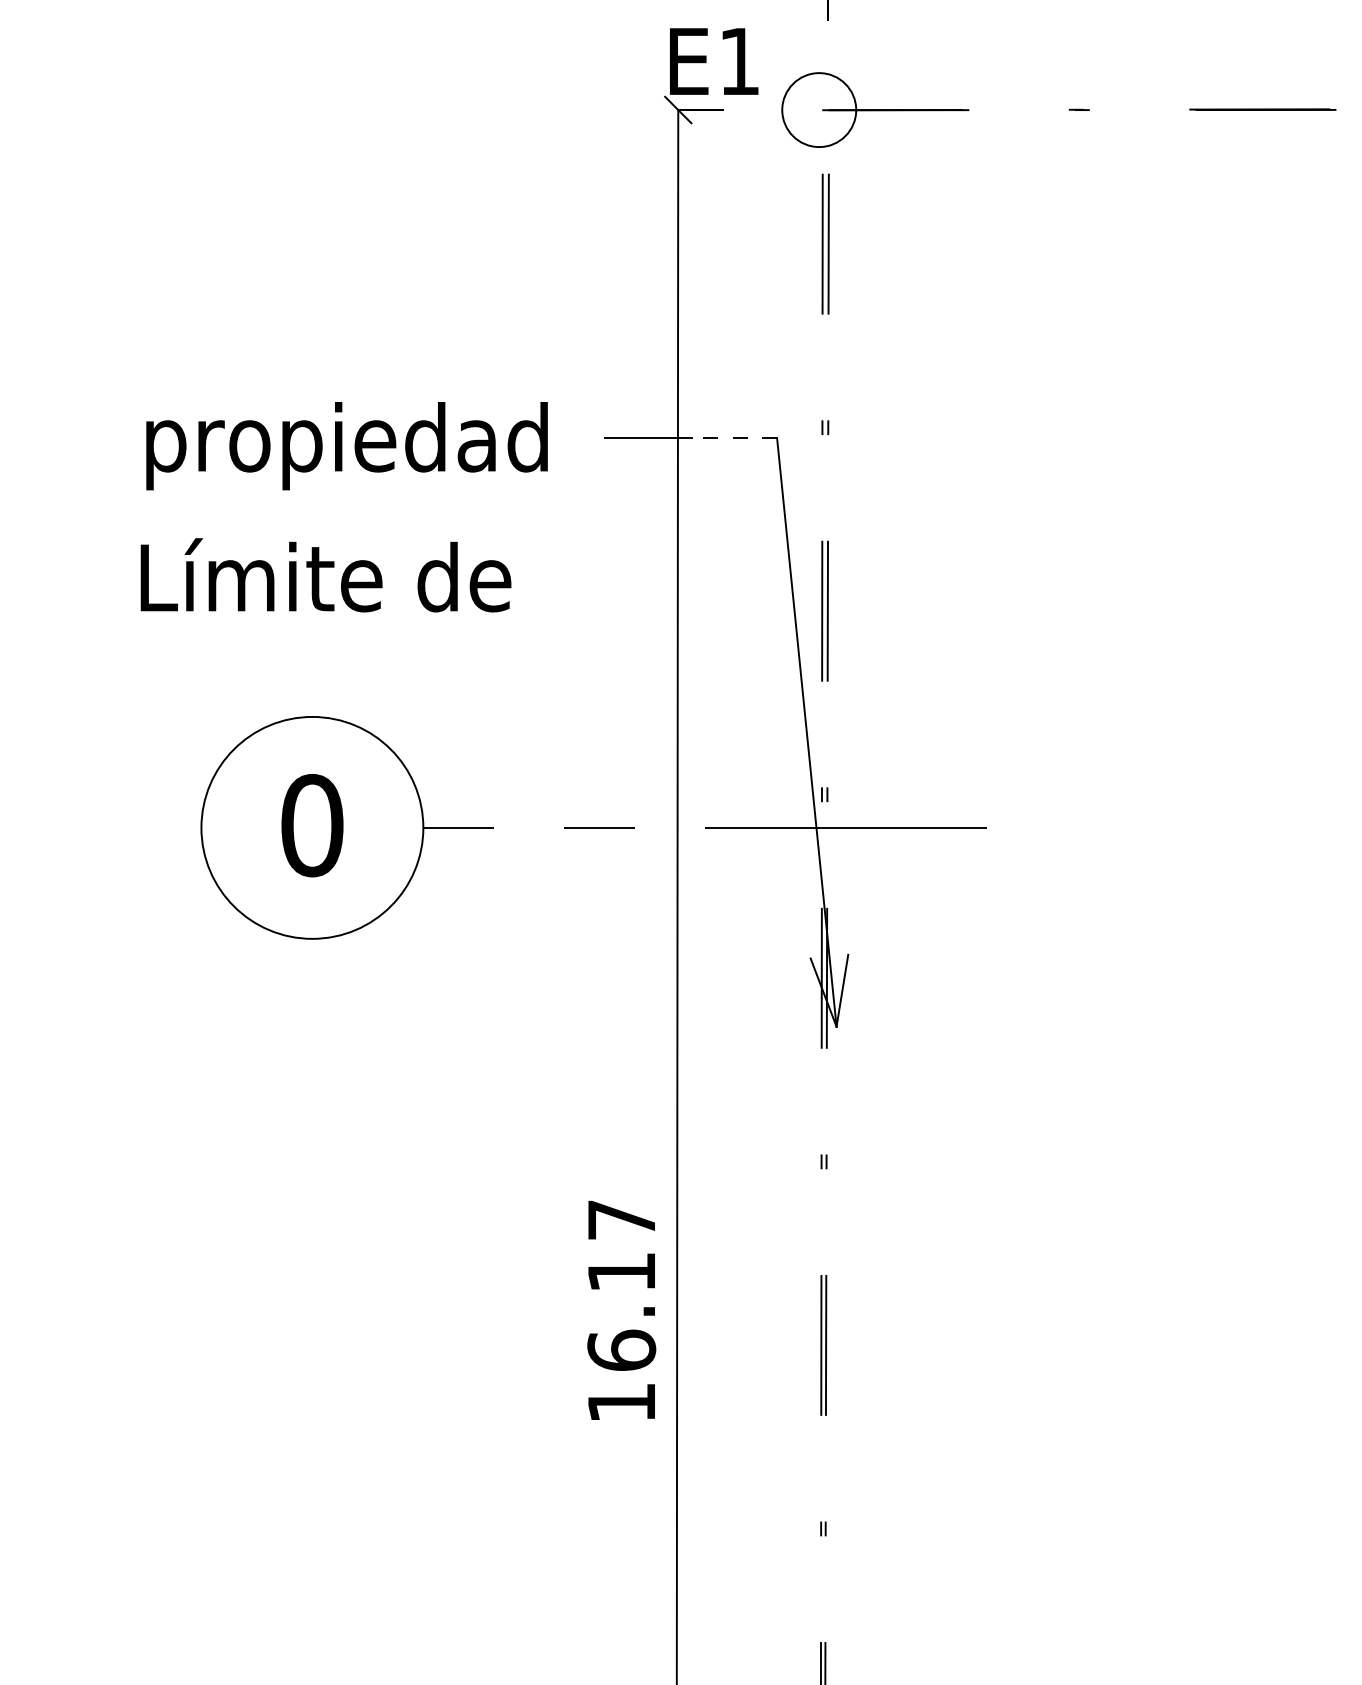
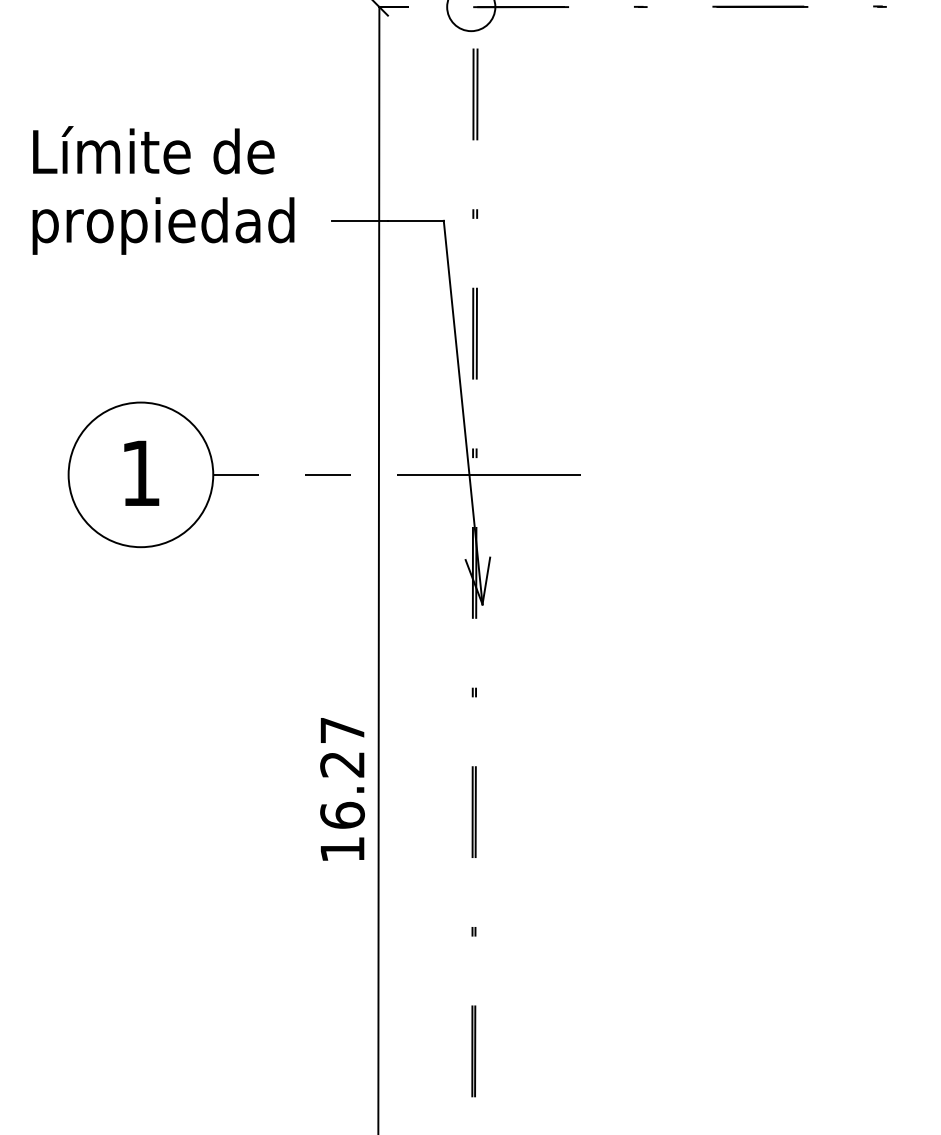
line: (735, 437) -> (416, 220), dashed -> solid
text: (325, 575) -> (153, 150), moved
text: (311, 825) -> (140, 473), 0 -> 1
text: (621, 1272) -> (342, 764), 16.17 -> 16.27

